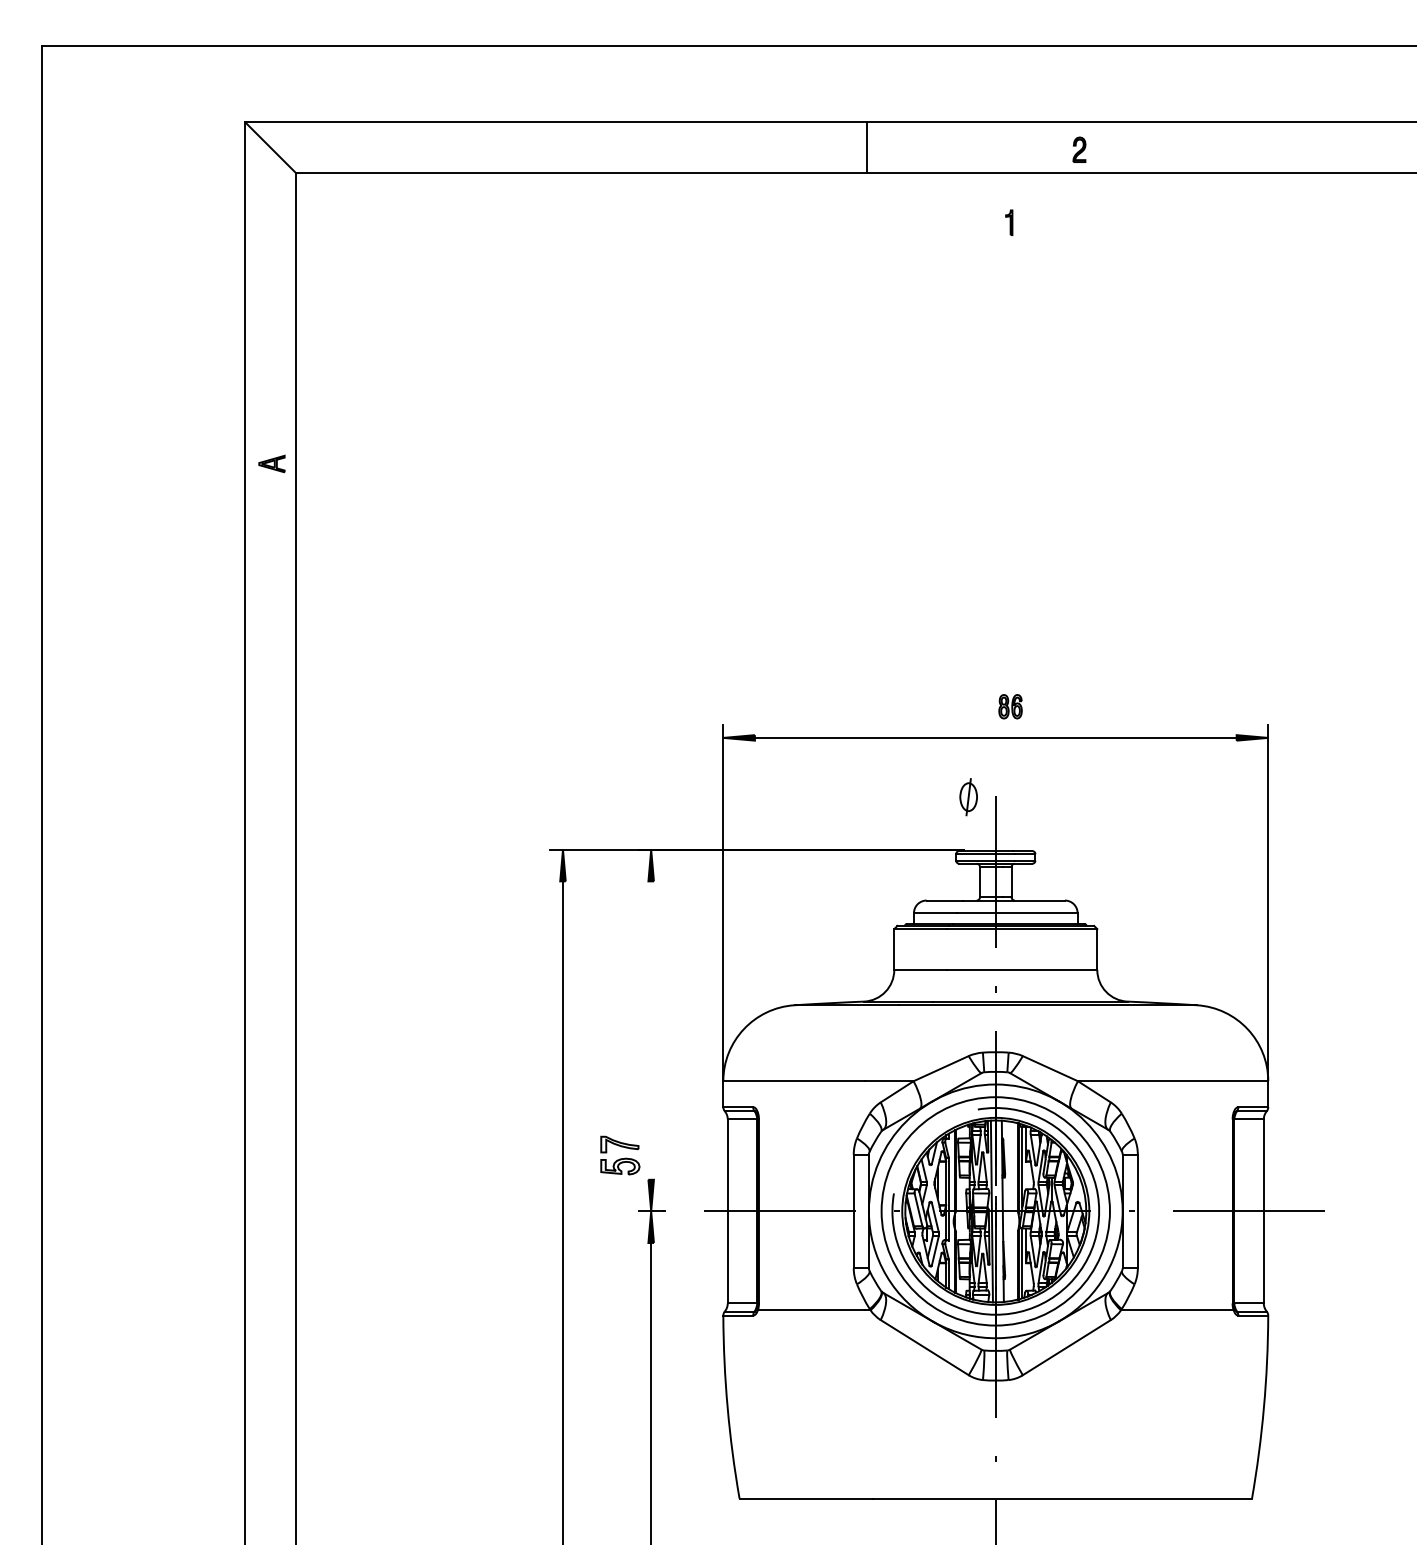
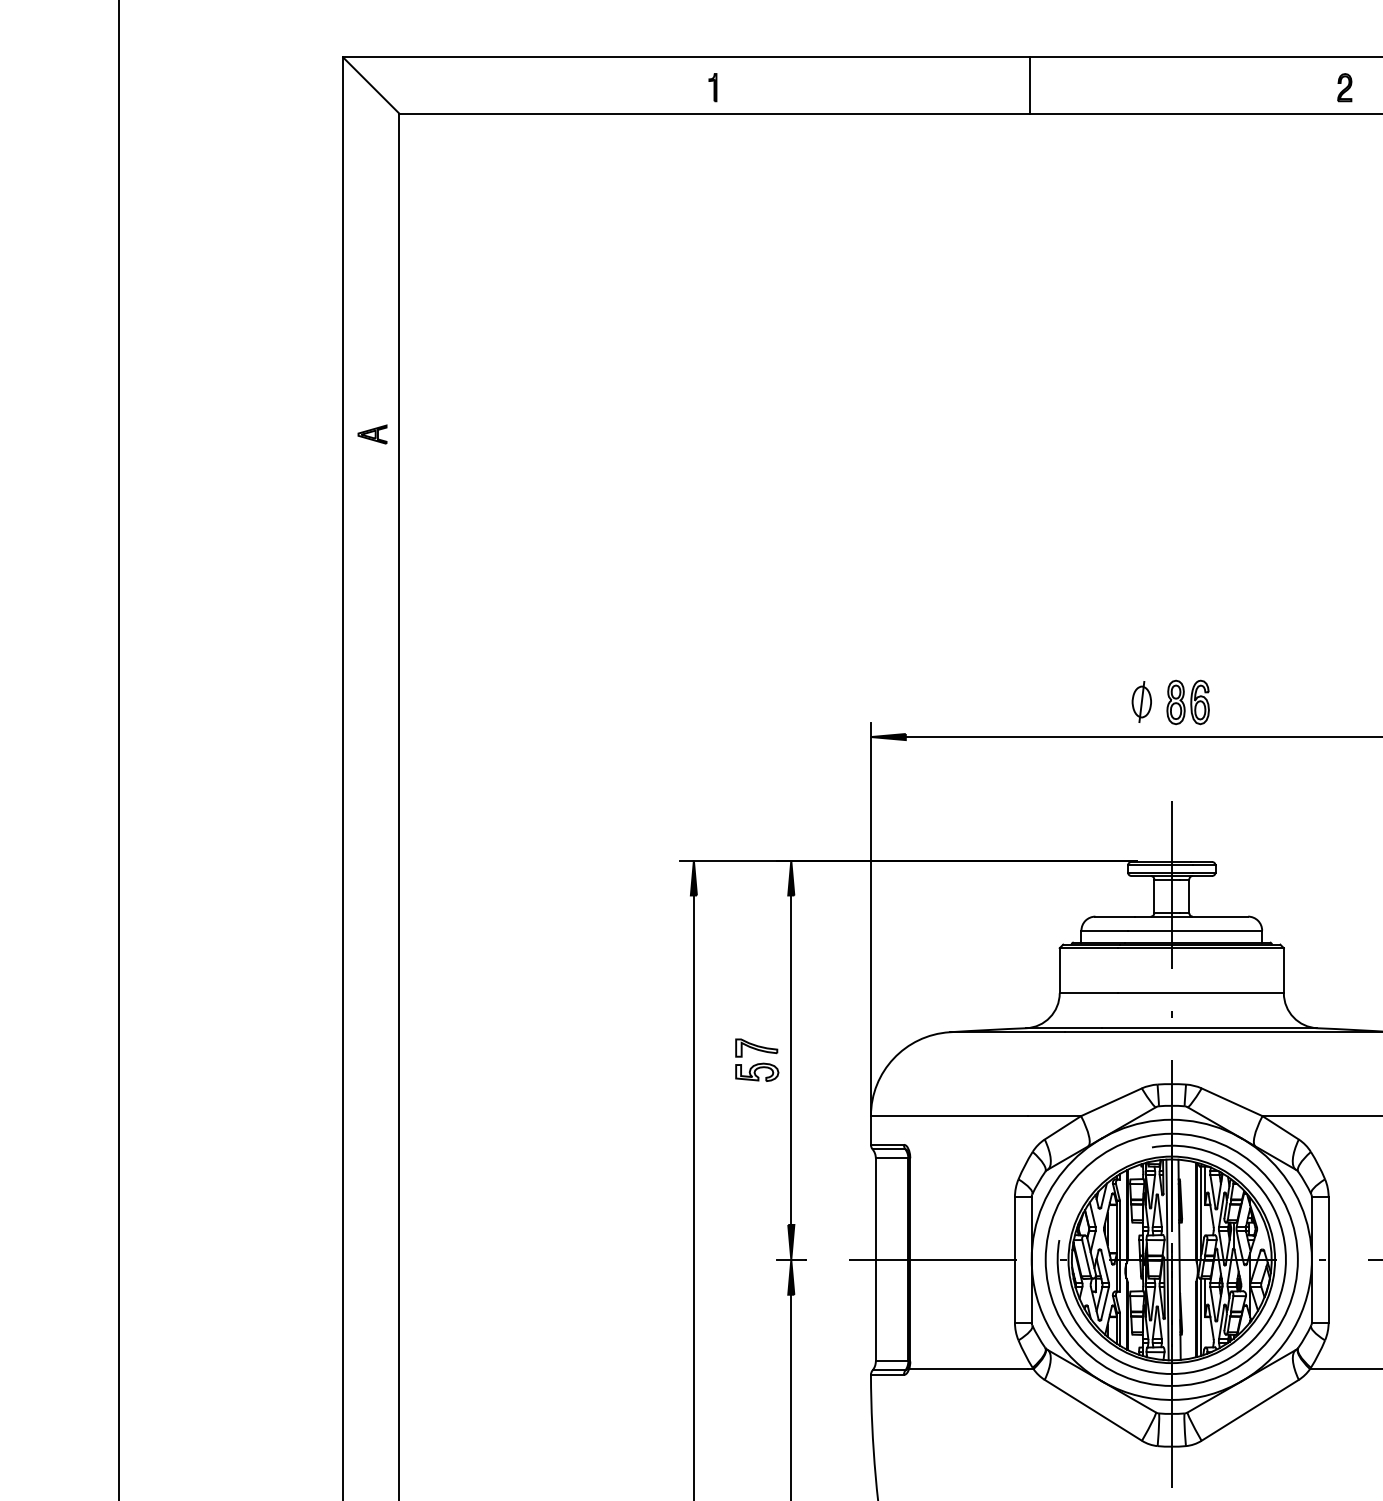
part: (1079, 149) -> (1344, 87), moved
part: (1009, 222) -> (713, 87), moved
part: (1010, 706) -> (1188, 702), size x1.67
part: (968, 797) -> (1141, 702), moved
line: (651, 1030) -> (791, 1060), added
part: (620, 1155) -> (757, 1060), moved

